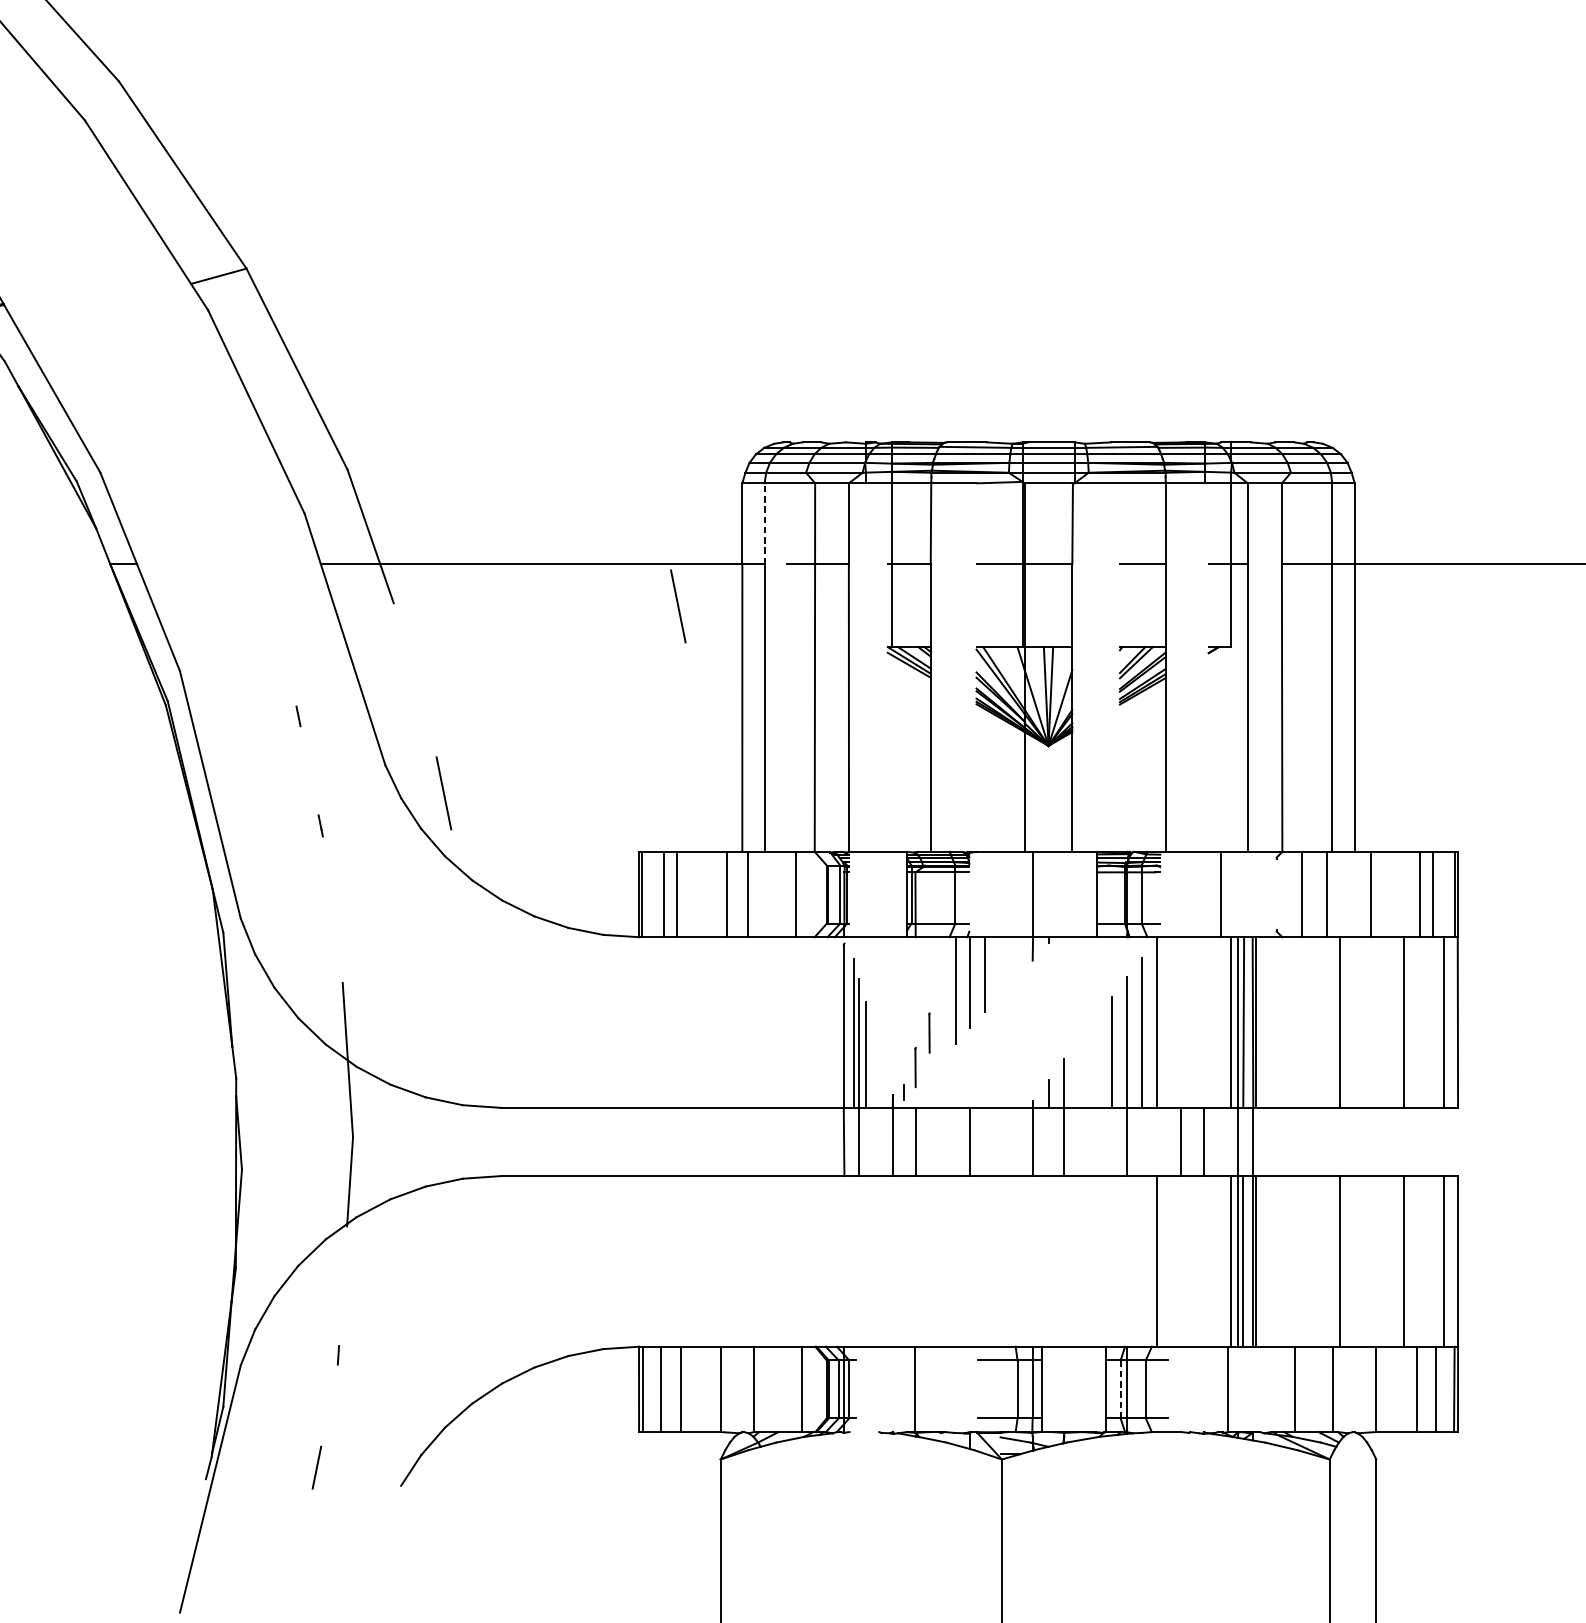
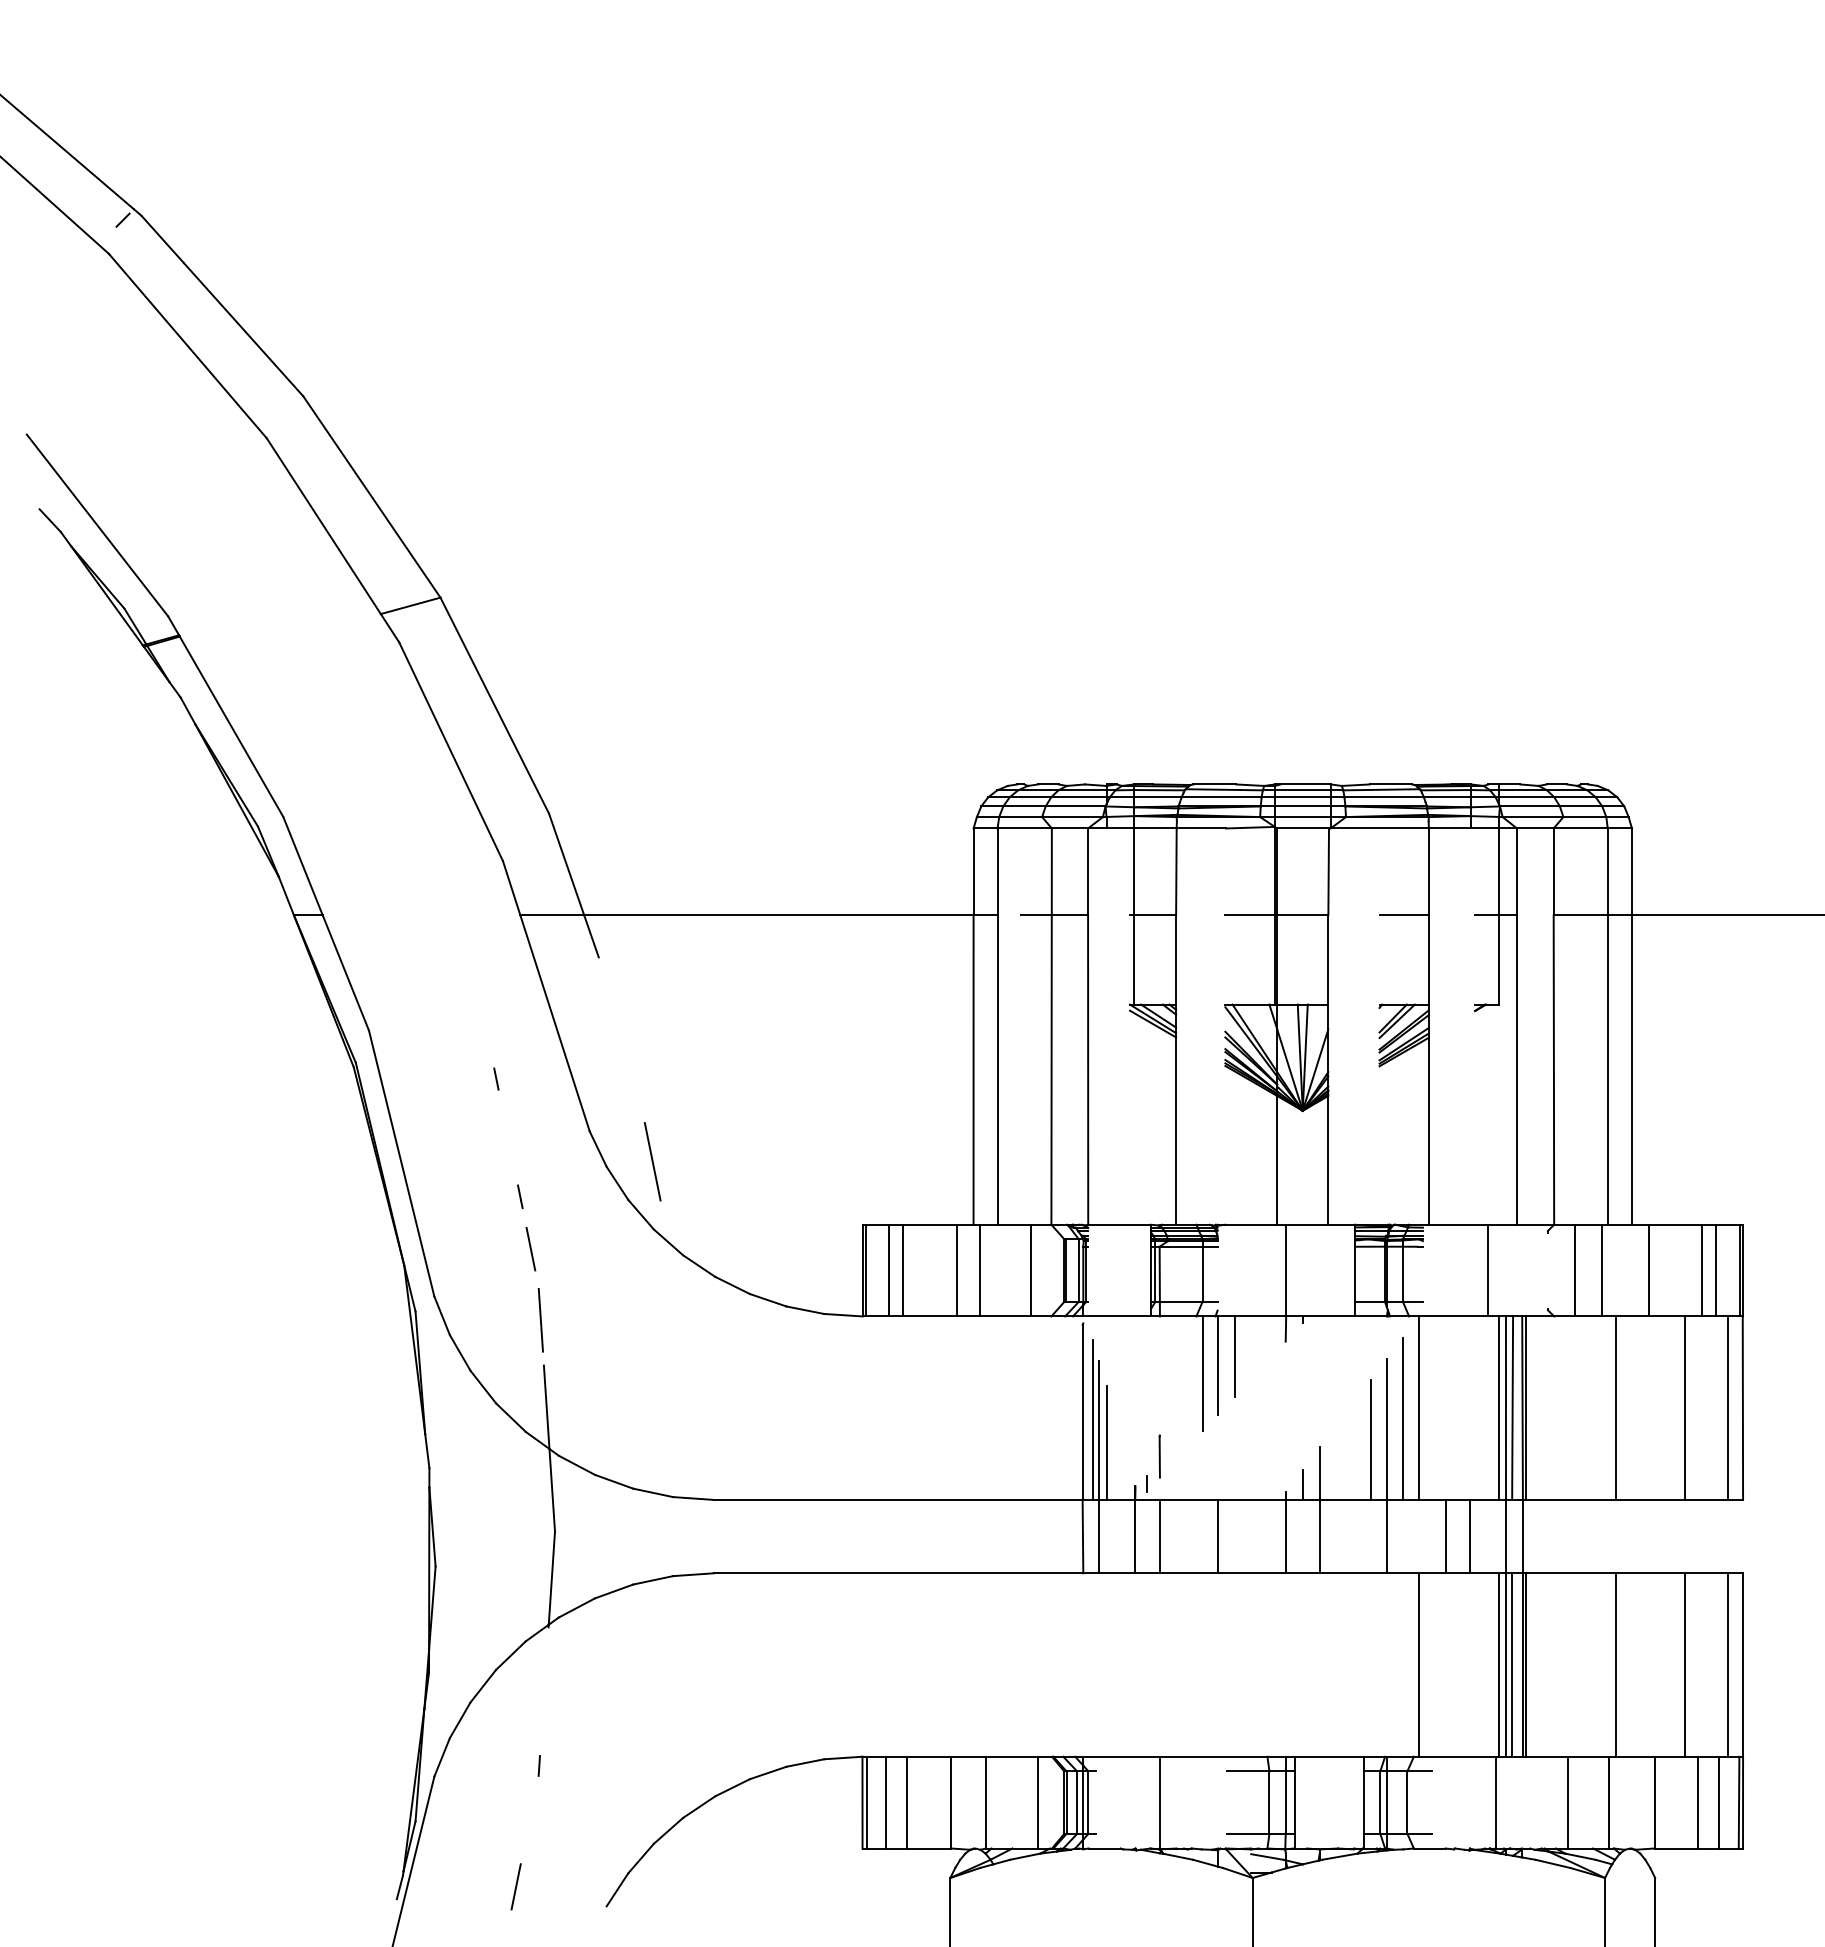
line: (764, 523) -> (997, 871), dashed -> solid
line: (678, 606) -> (904, 960), removed
line: (330, 874) -> (530, 1248), added
line: (339, 940) -> (540, 1320), added
line: (929, 1033) -> (1174, 1419), removed
line: (1120, 1389) -> (1380, 1802), dashed -> solid
line: (864, 1432) -> (1104, 1848), added

